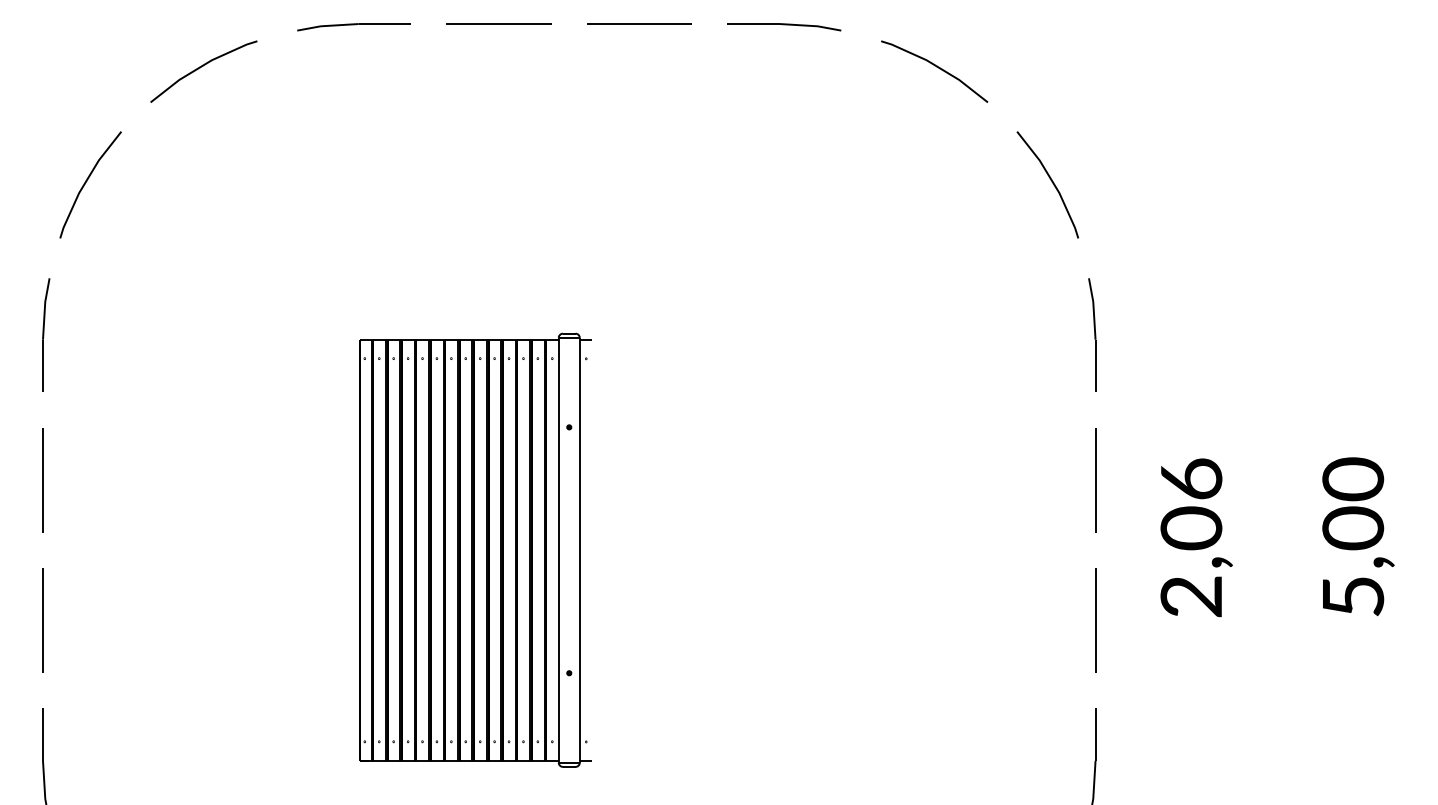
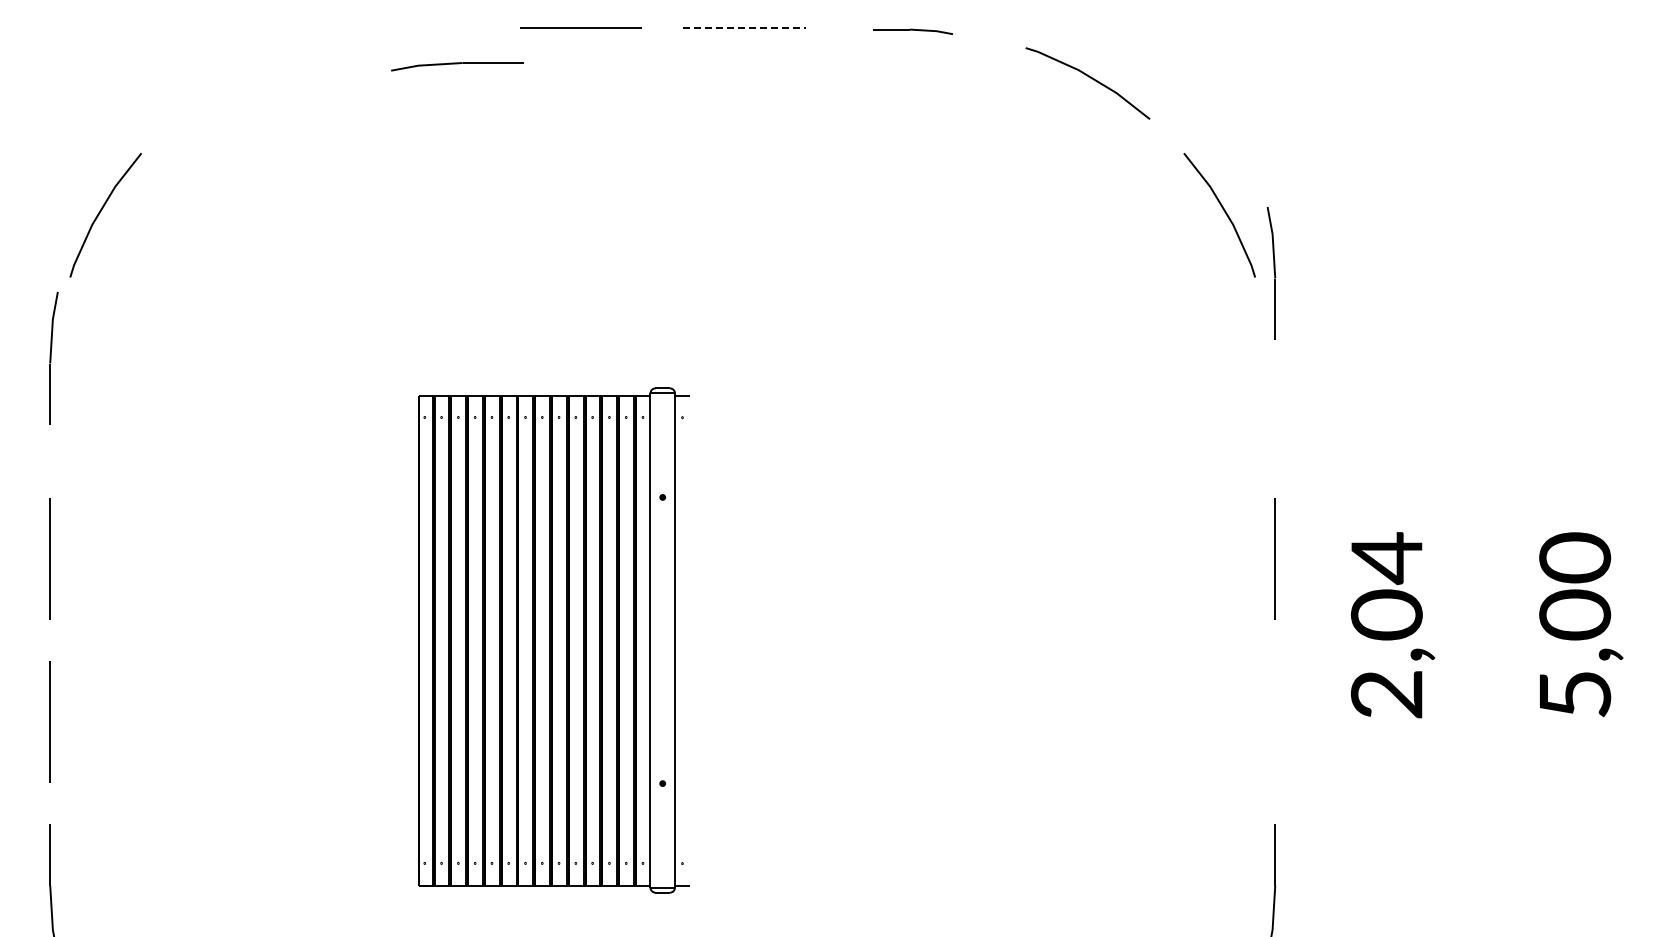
line: (639, 24) -> (744, 28), solid -> dashed
part: (354, 27) -> (457, 66), moved
part: (784, 27) -> (913, 31), size x0.6
line: (202, 67) -> (235, 78), removed
part: (45, 334) -> (53, 357), moved
part: (1092, 335) -> (1271, 273), moved
text: (1191, 479) -> (1386, 558), 2,06 -> 2,04
line: (1094, 619) -> (1274, 721), removed

